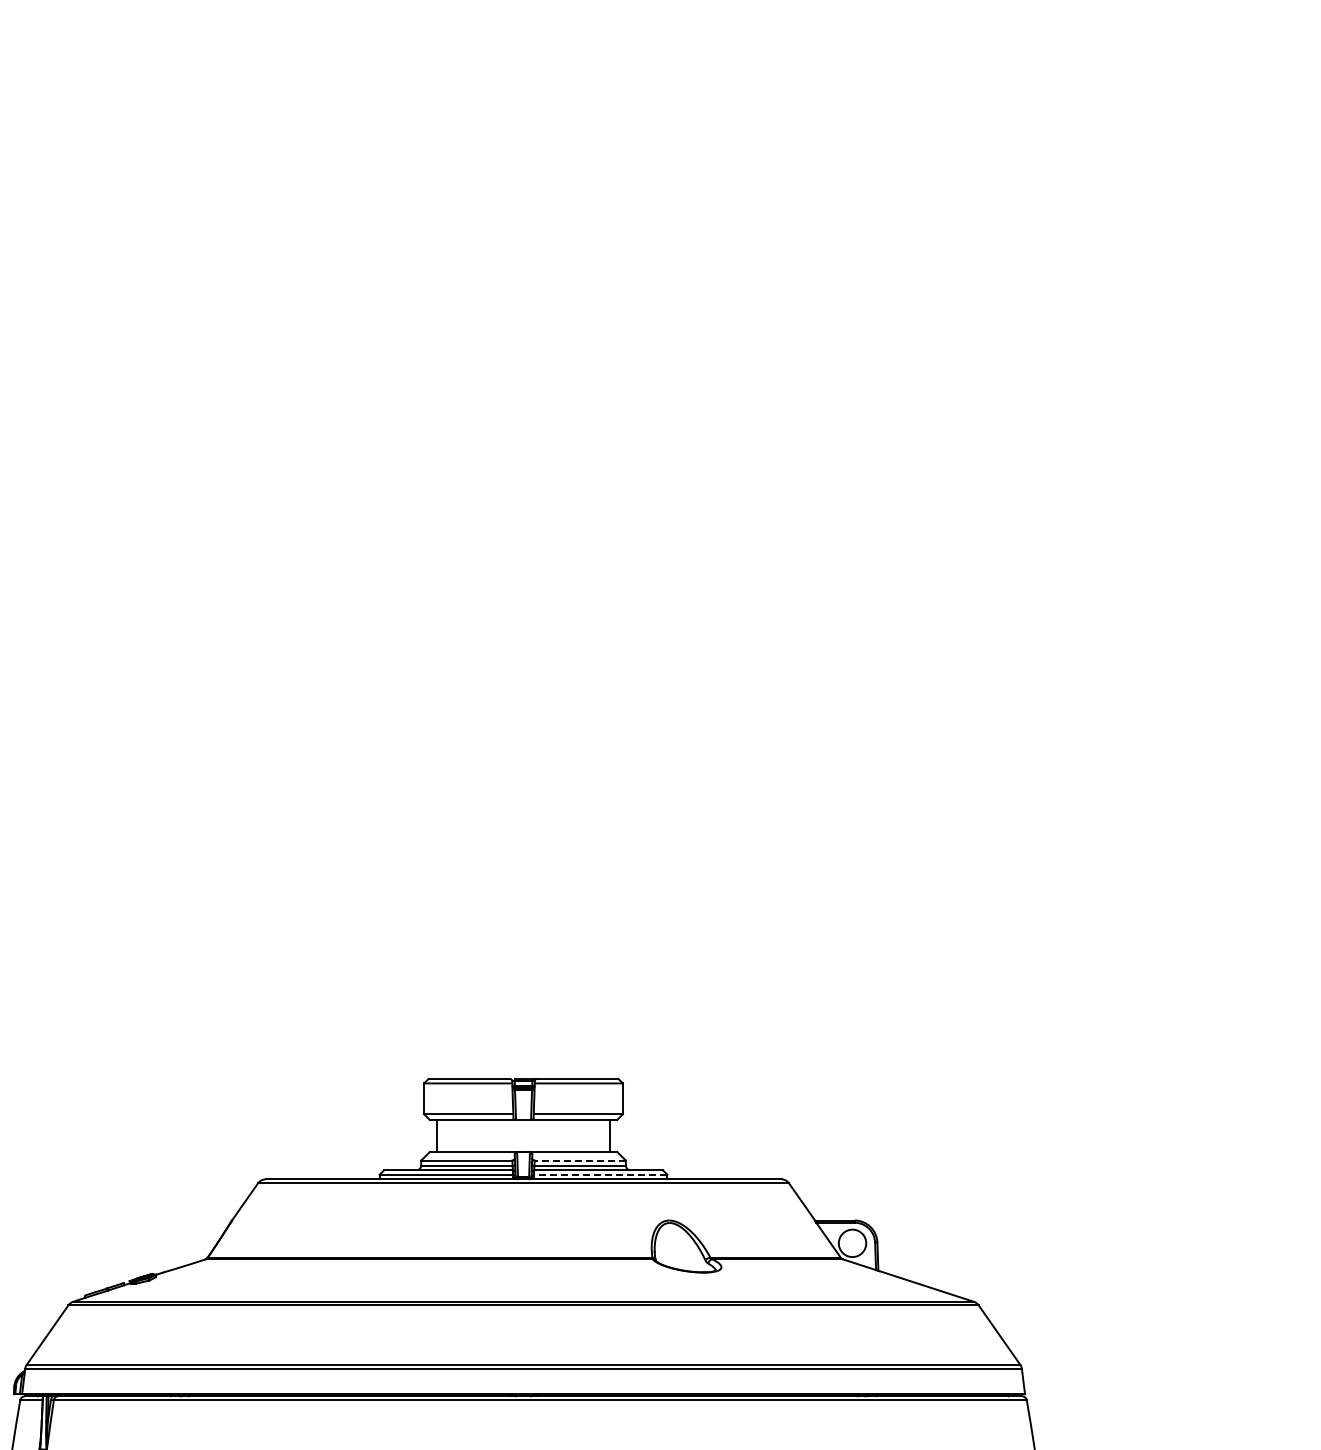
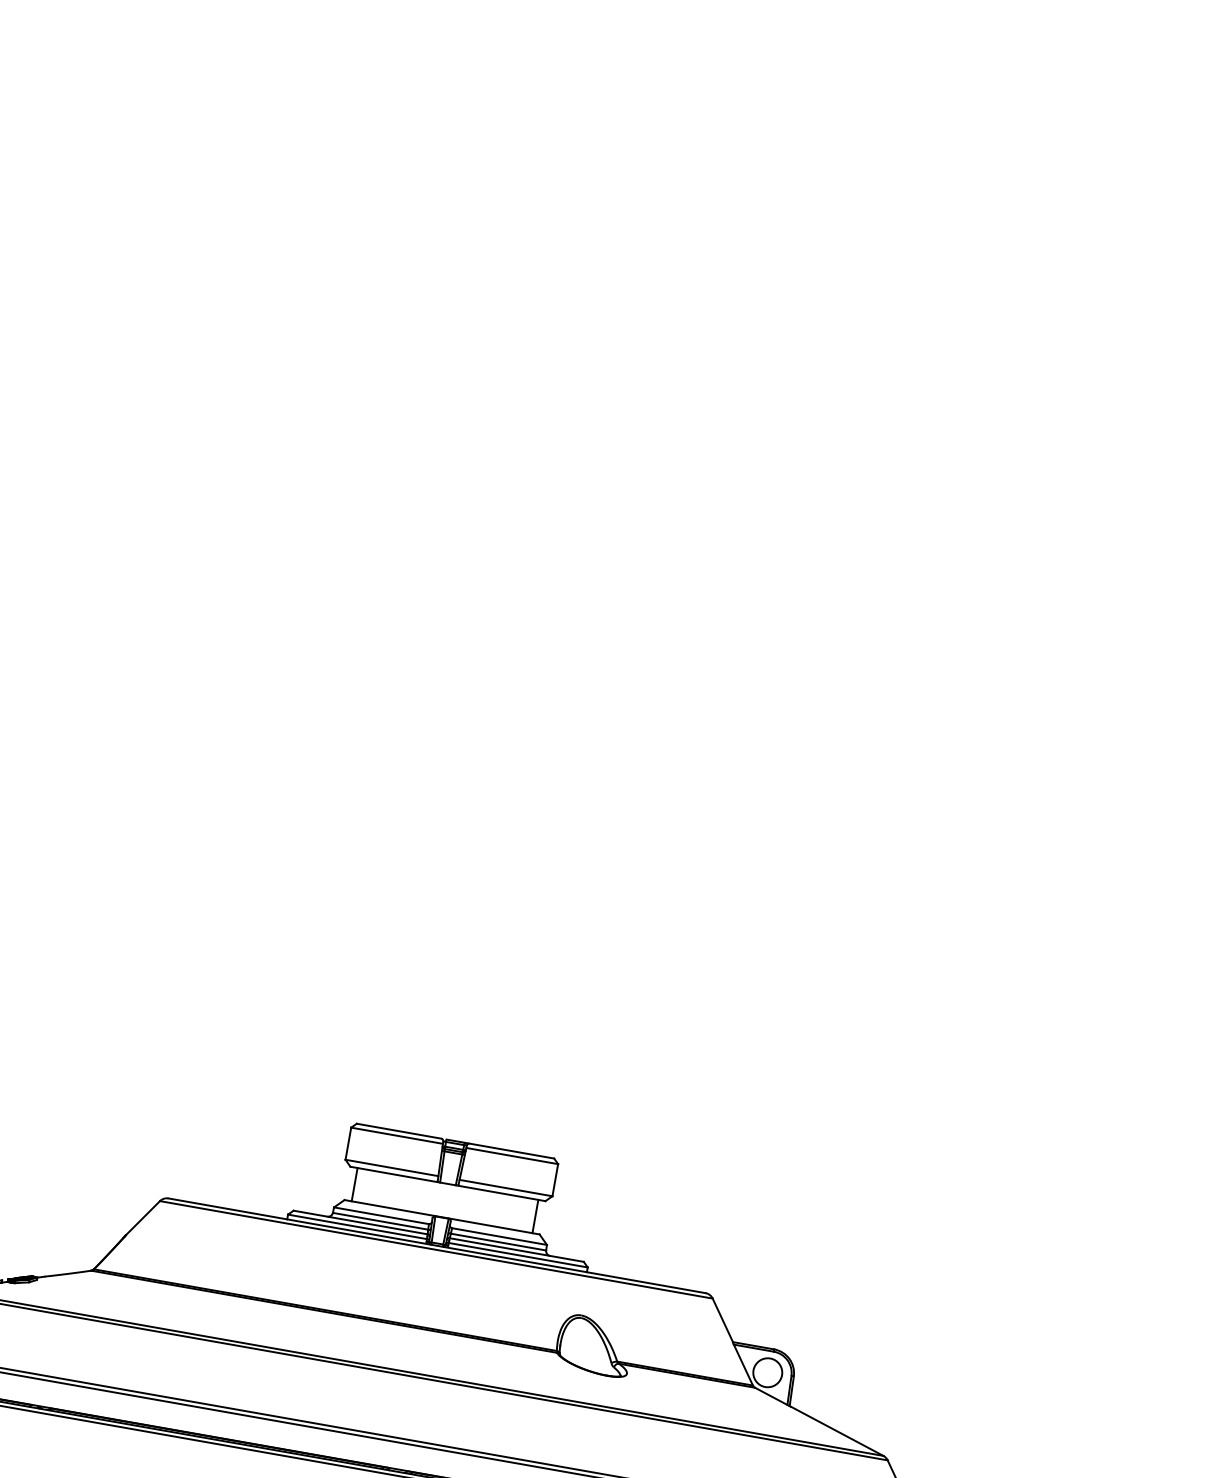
line: (580, 1160) -> (499, 1236), dashed -> solid
line: (600, 1174) -> (518, 1254), dashed -> solid

